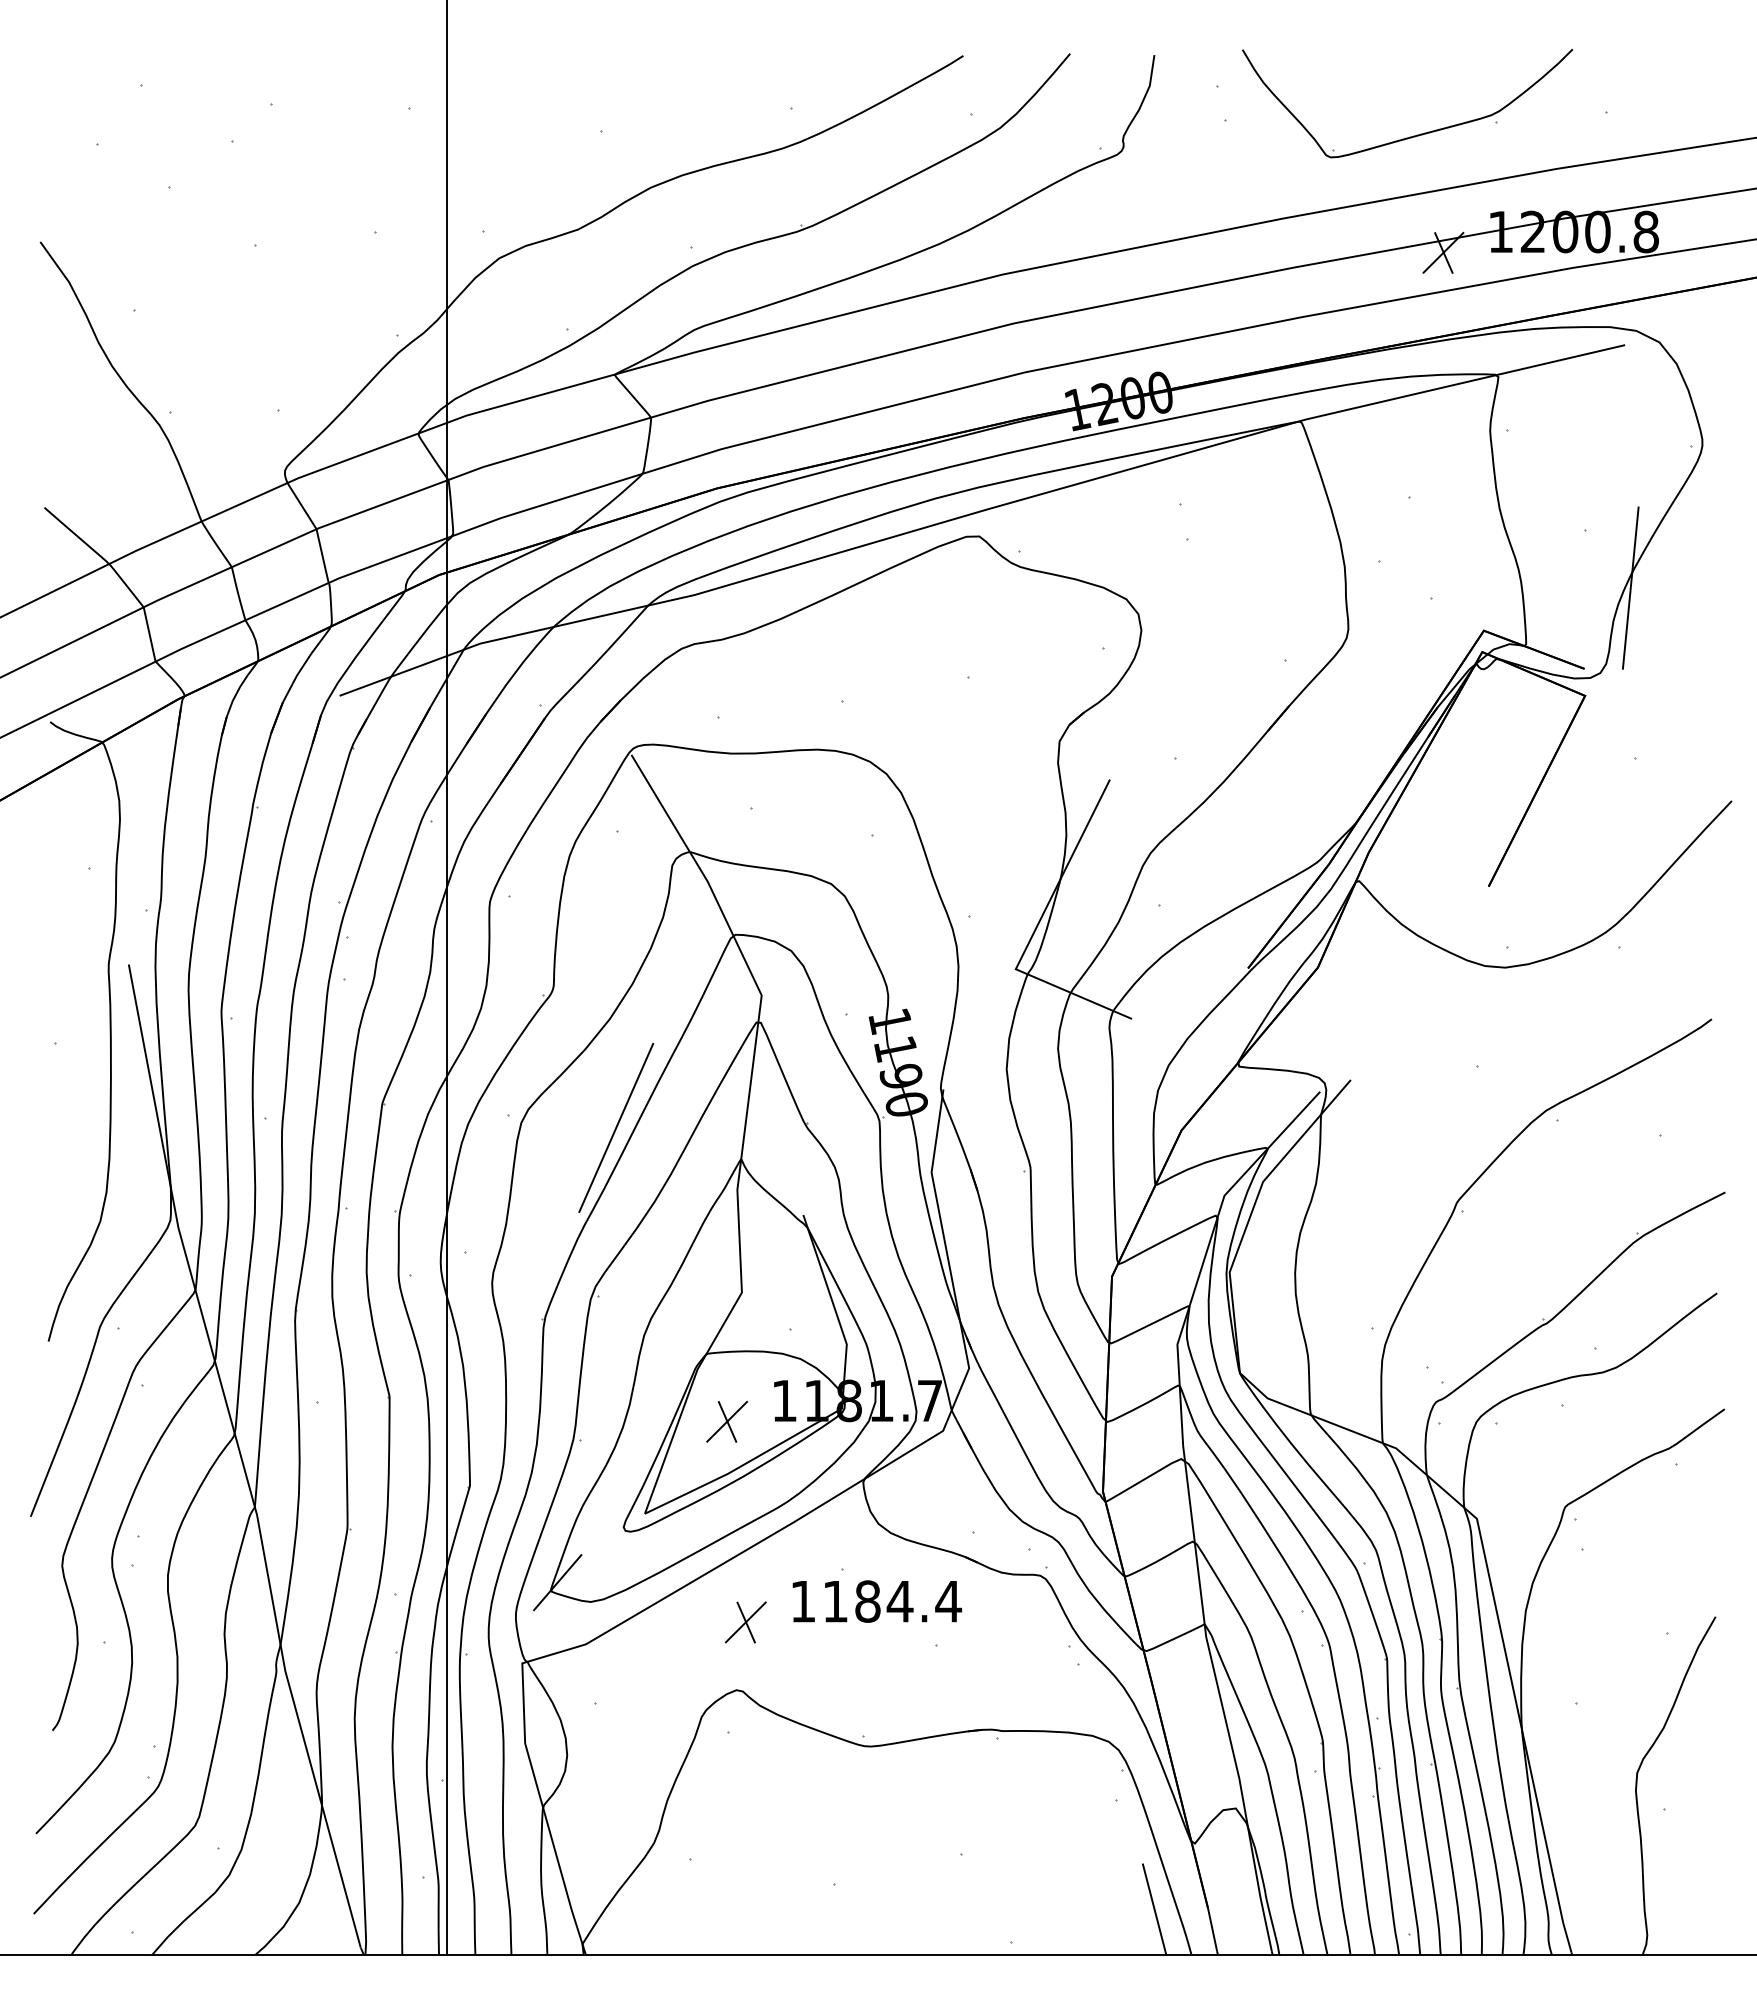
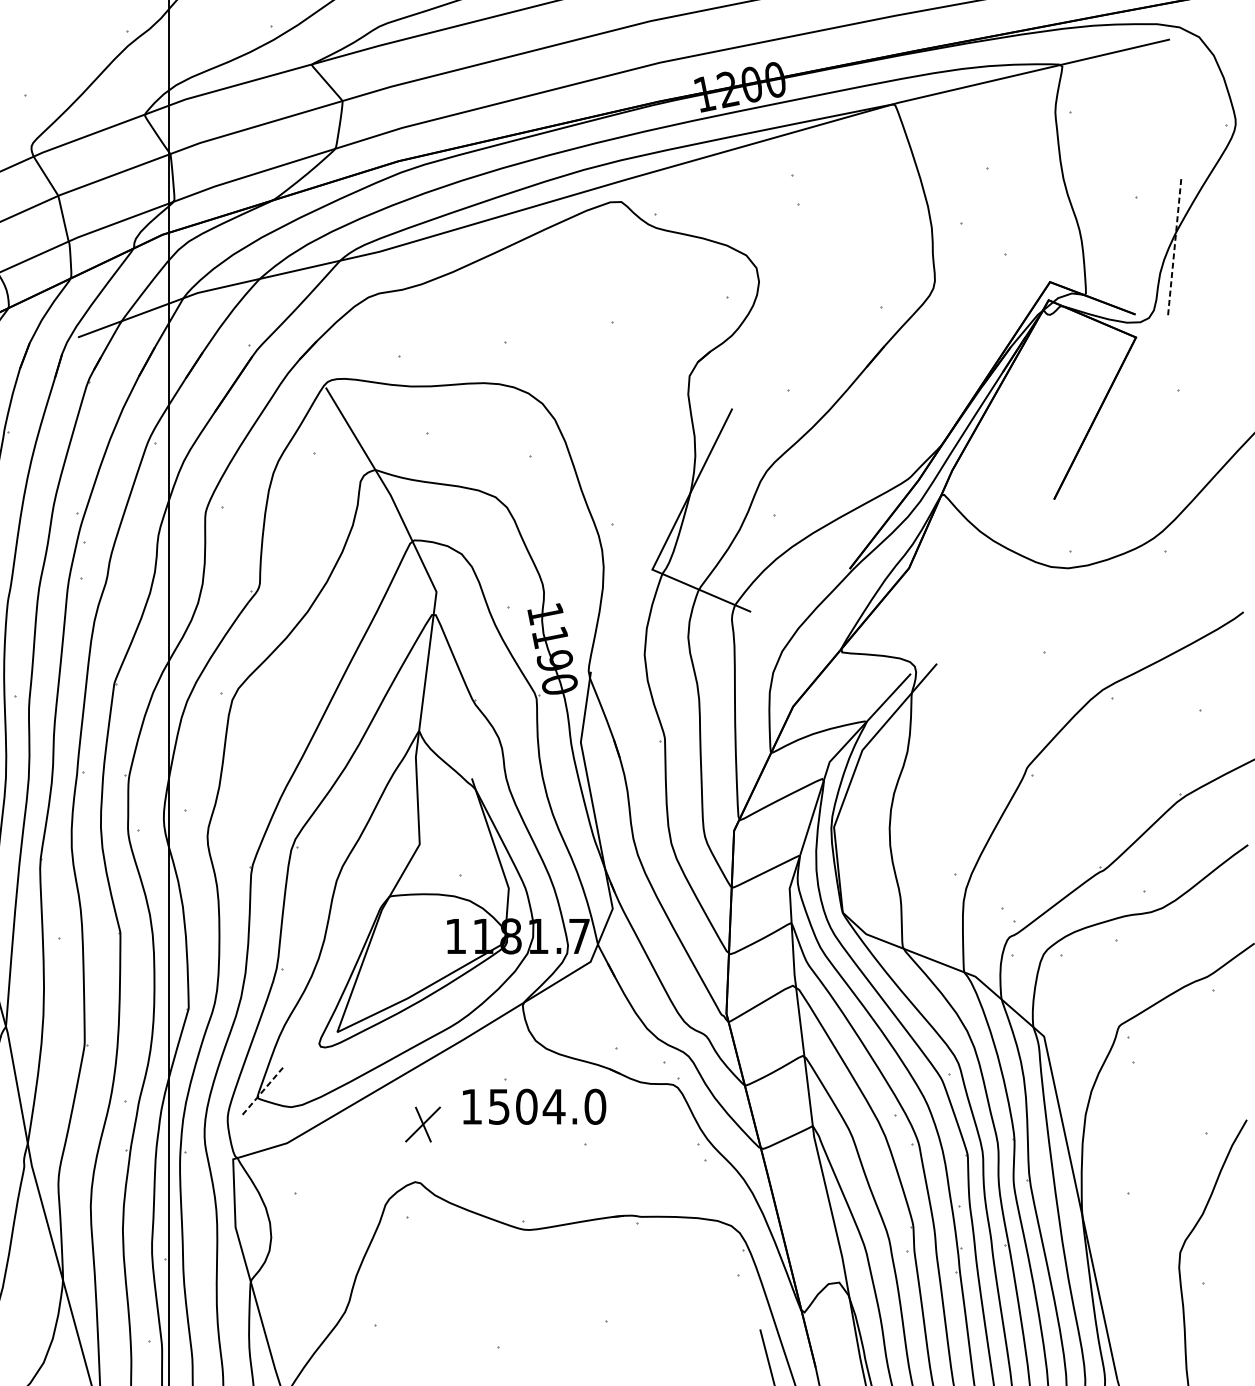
line: (1630, 588) -> (1174, 246), solid -> dashed
line: (616, 1127) -> (313, 704), removed
part: (726, 1421) -> (406, 953), removed
line: (558, 1582) -> (263, 1090), solid -> dashed
text: (892, 1601) -> (547, 1106), 1184.4 -> 1504.0

